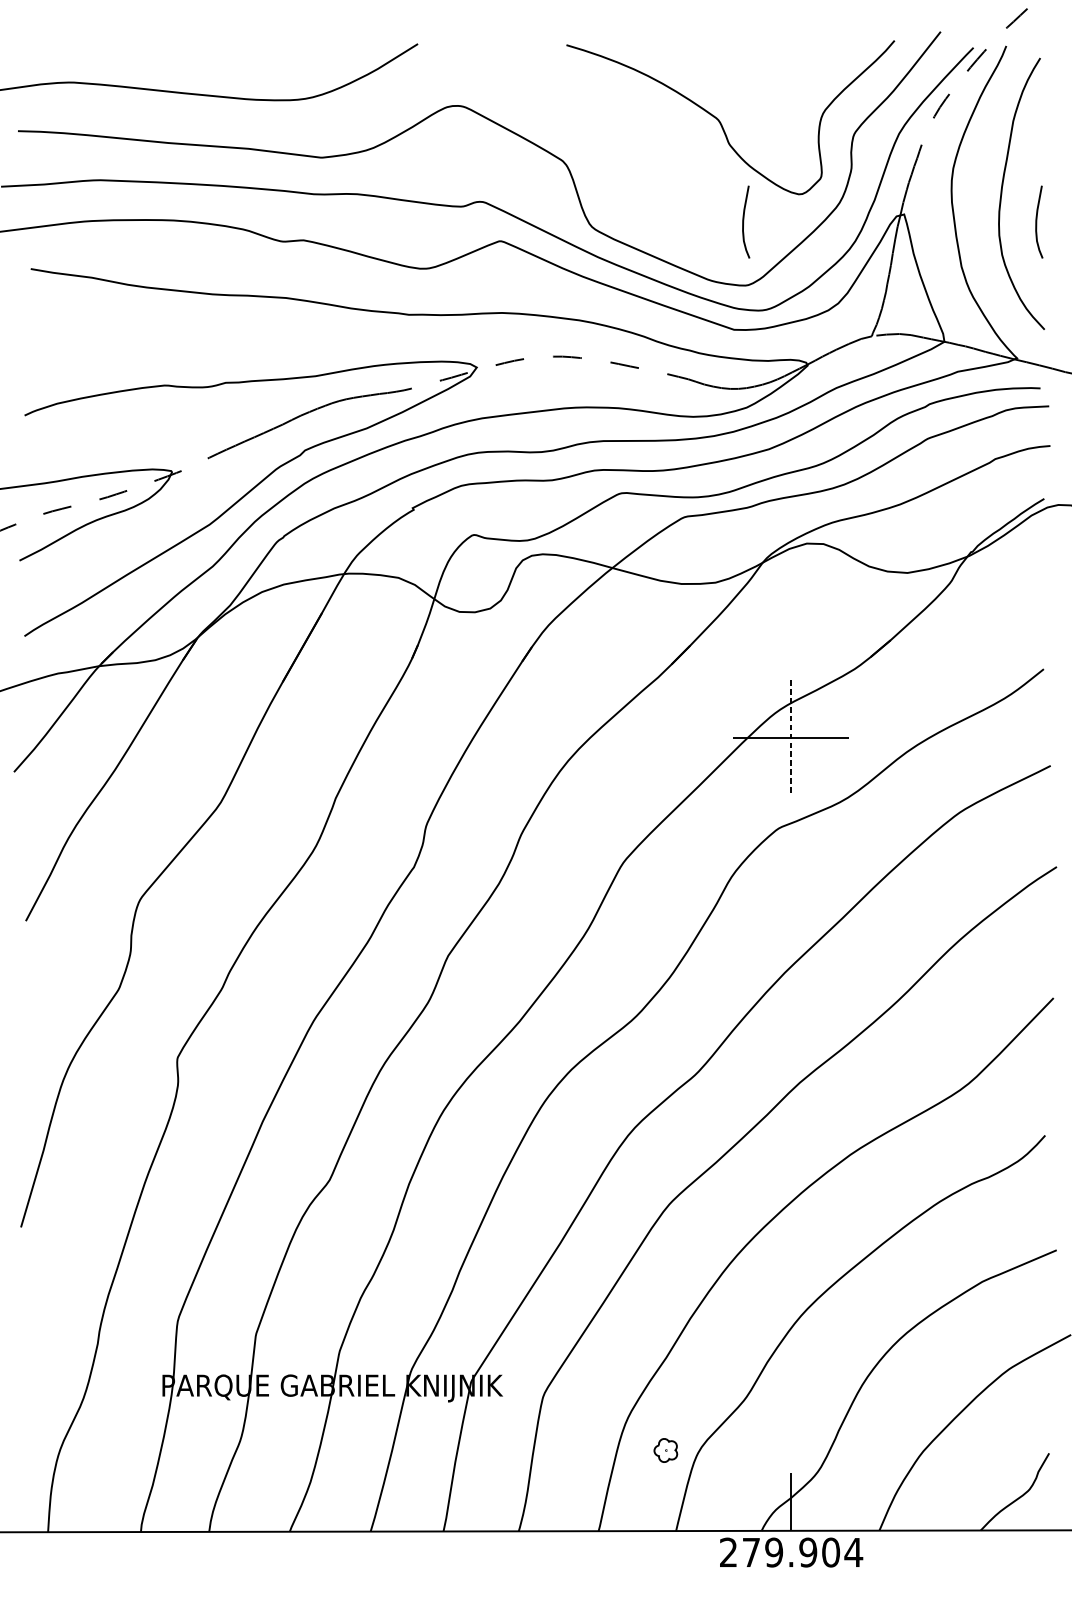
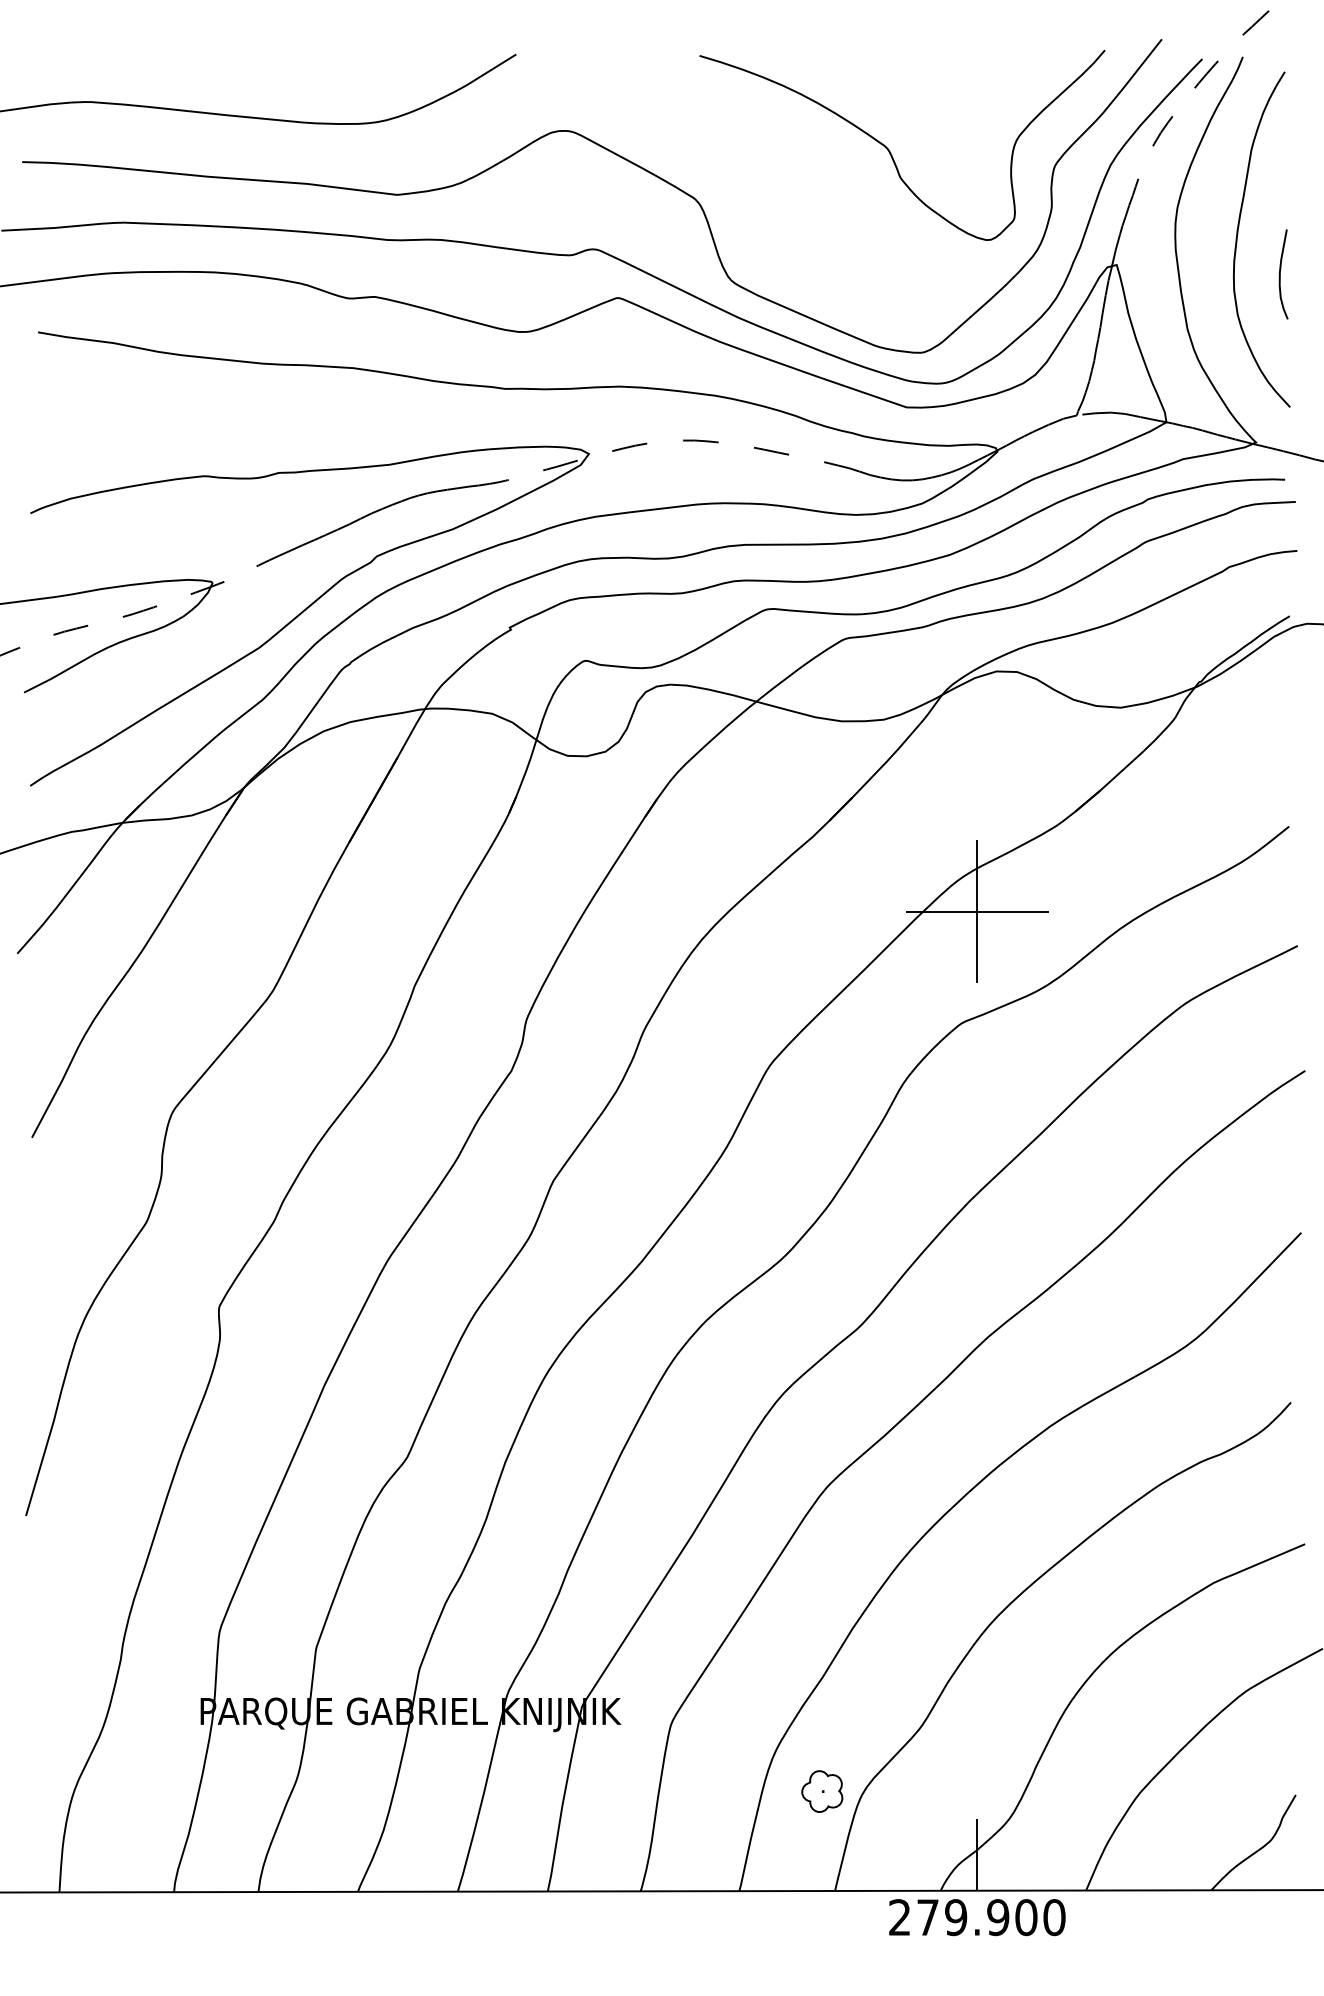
curve: (743, 222) -> (918, 274), removed
line: (791, 737) -> (977, 911), dashed -> solid
part: (665, 1450) -> (822, 1791), size x1.43
text: (853, 1552) -> (1054, 1917), 279.904 -> 279.900

